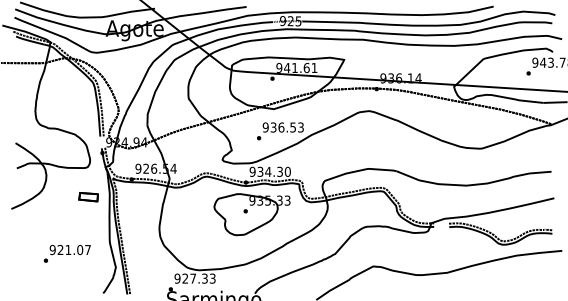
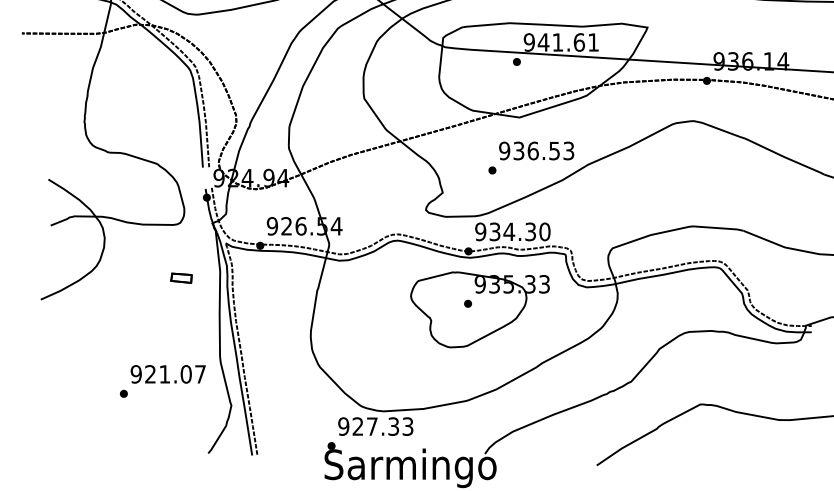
part: (88, 197) -> (181, 278), size x0.6
text: (66, 253) -> (161, 380), moved

